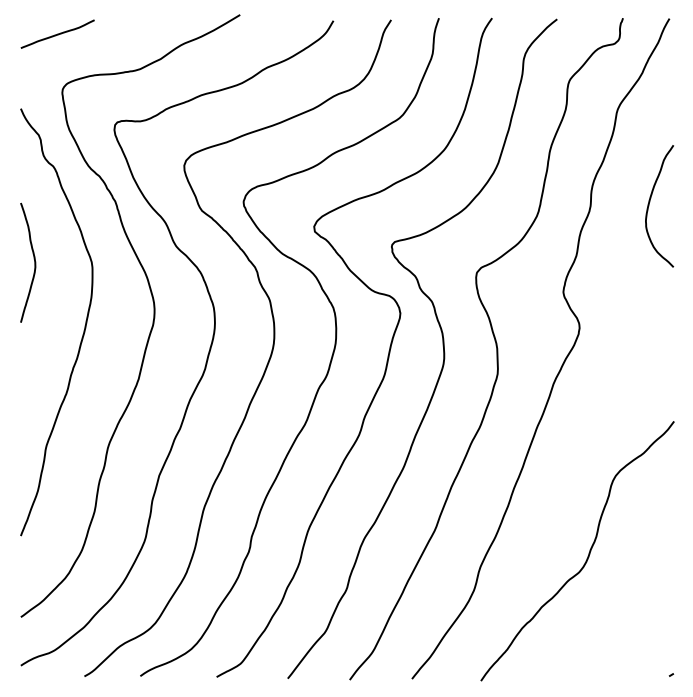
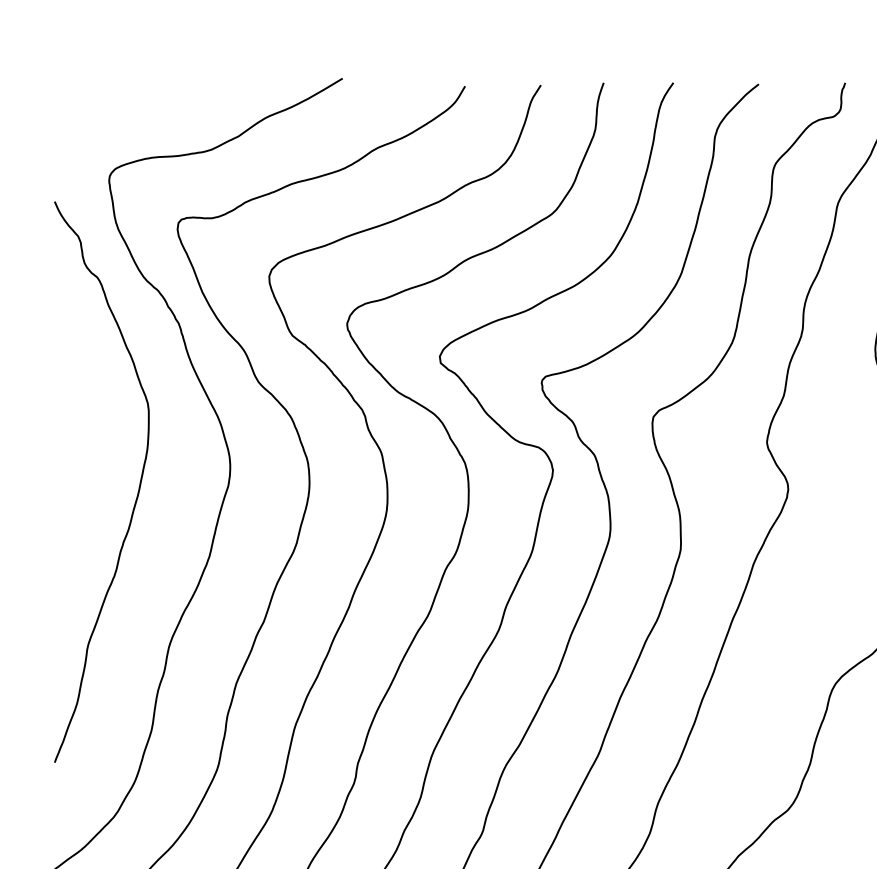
curve: (57, 33) -> (102, 102), removed
curve: (33, 259) -> (71, 399), removed

